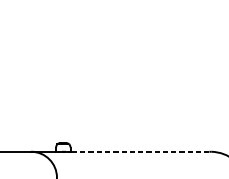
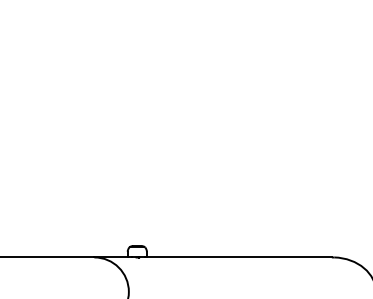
line: (139, 151) -> (238, 257), dashed -> solid

